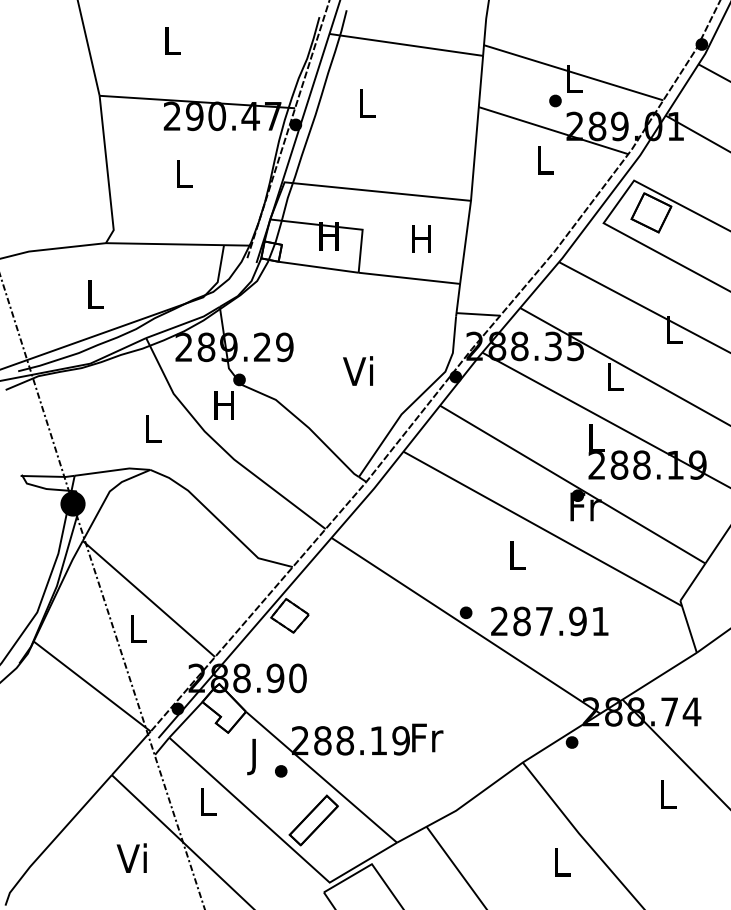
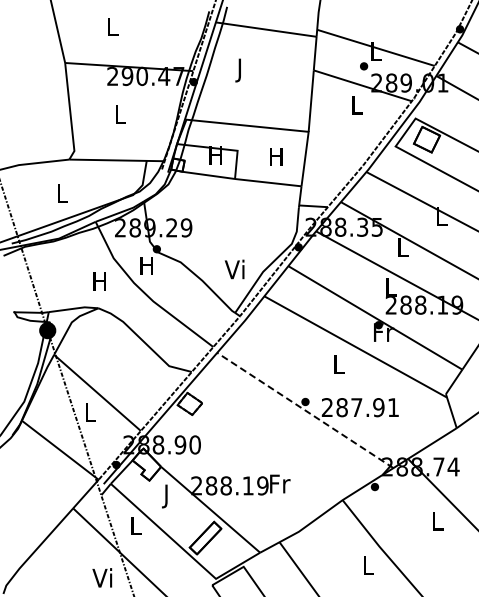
text: (367, 107) -> (240, 70), L -> J
text: (357, 371) -> (234, 269), moved
text: (151, 429) -> (99, 281), L -> H
line: (464, 625) -> (304, 410), solid -> dashed
part: (281, 770) -> (184, 505), removed
text: (132, 857) -> (102, 577), moved

